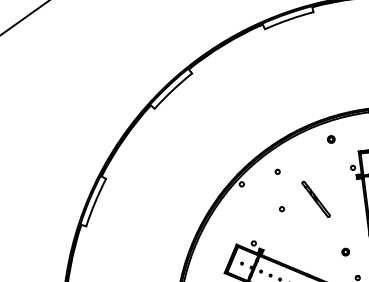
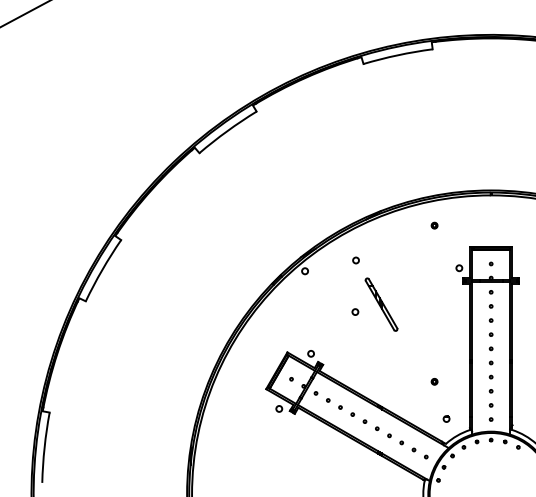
part: (331, 139) -> (434, 225), size x0.62
part: (316, 199) -> (381, 304), moved
part: (345, 252) -> (434, 381), size x0.62

